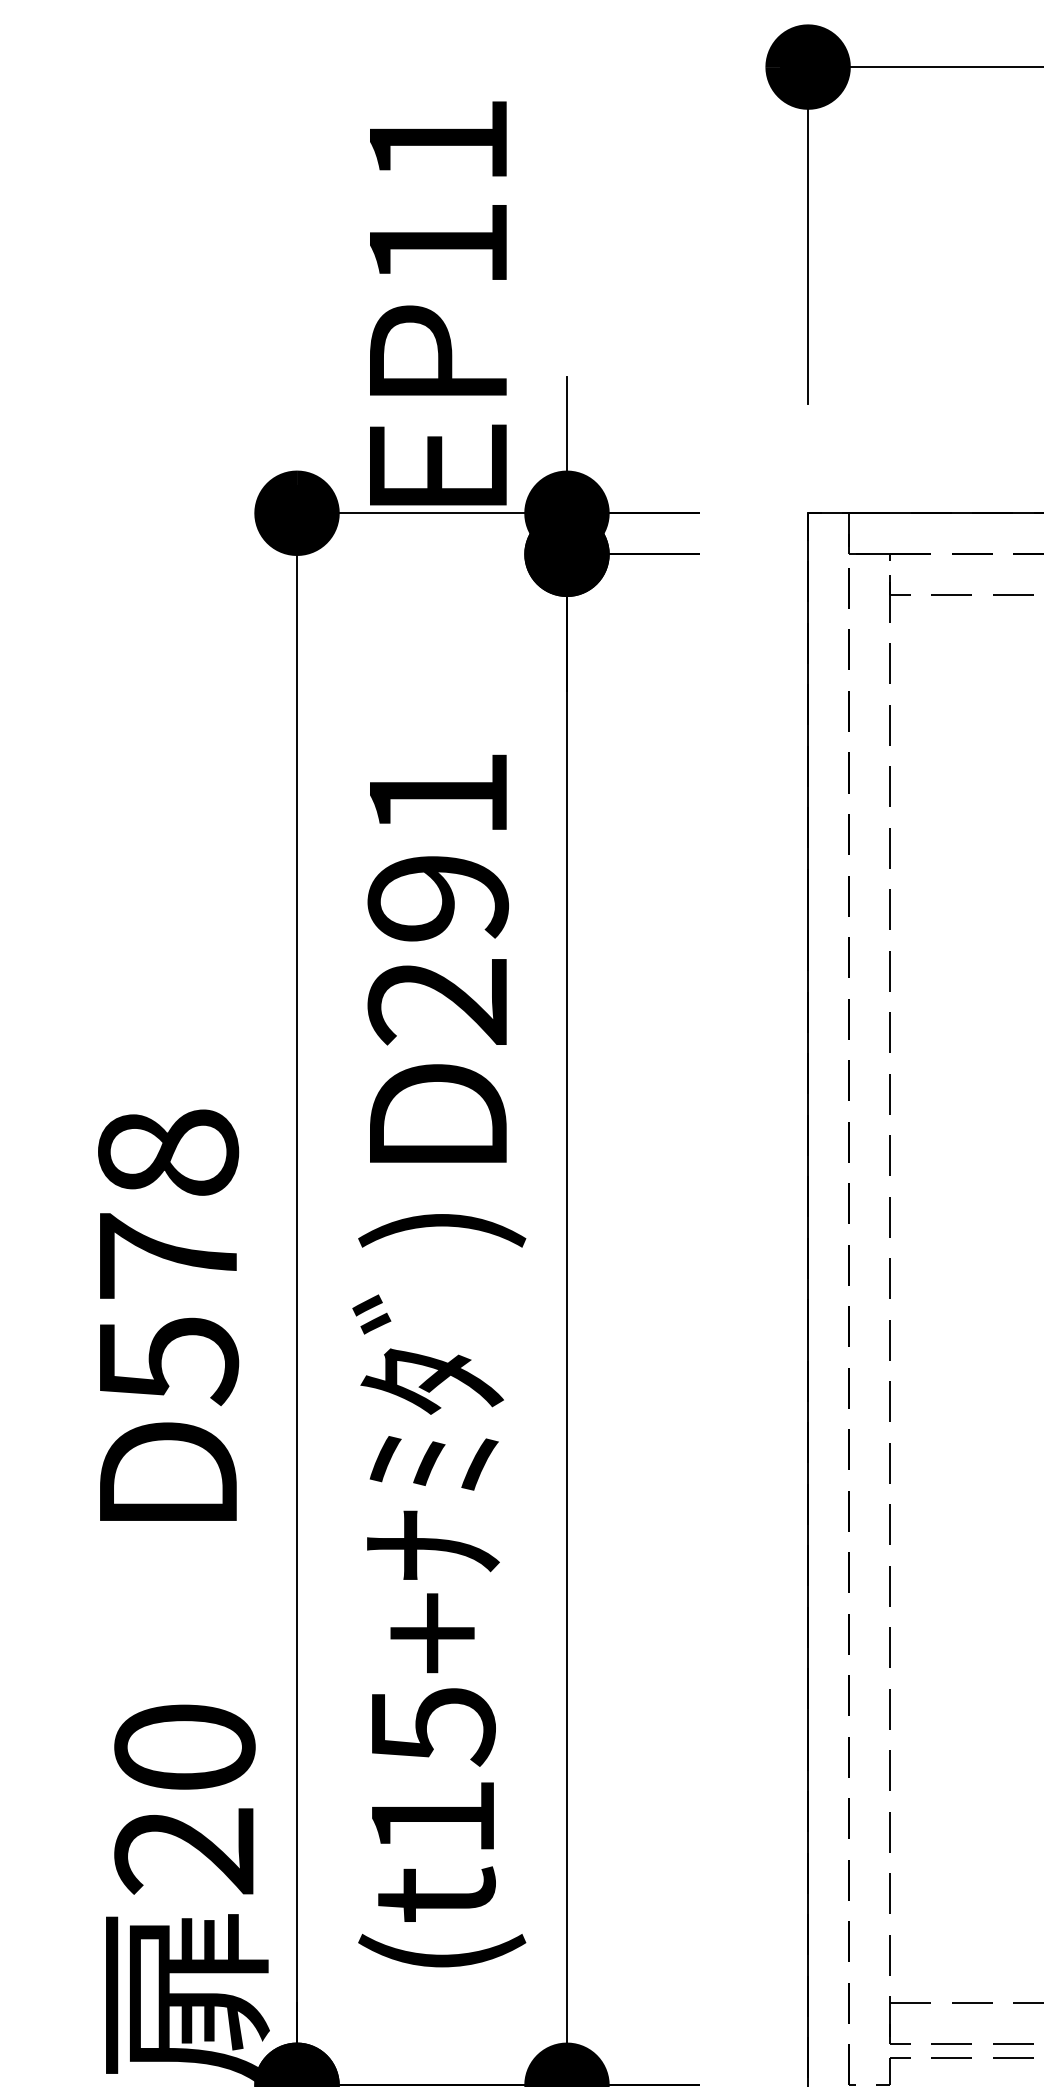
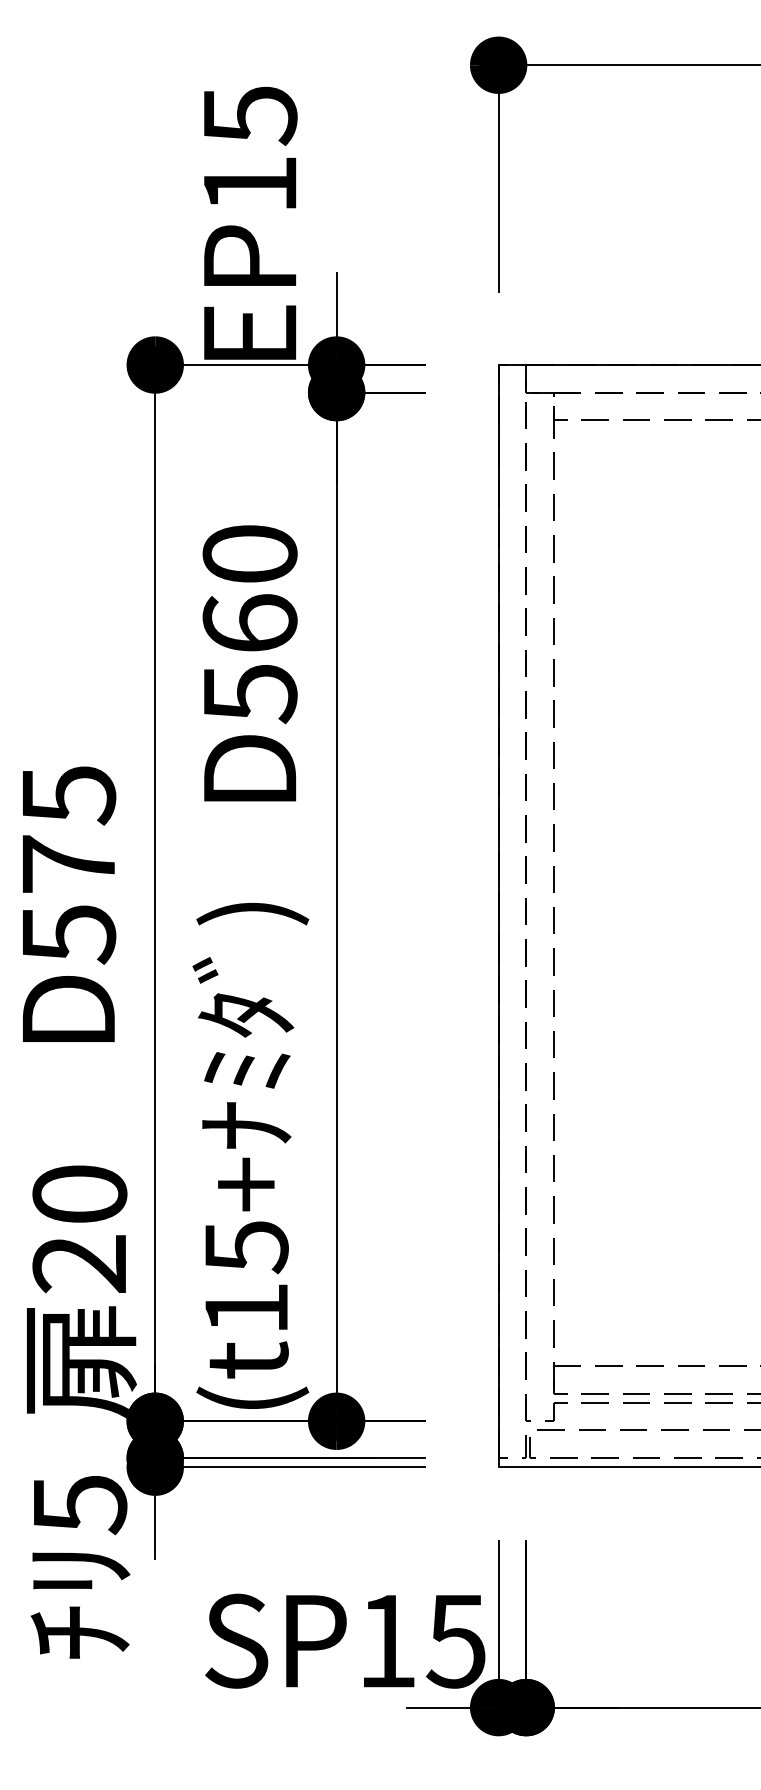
text: (438, 143) -> (250, 116), EP11 -> EP15
text: (437, 899) -> (249, 624), D291 -> D560
text: (167, 1153) -> (68, 795), D578 -> D575
text: (438, 1590) -> (250, 1155), moved

